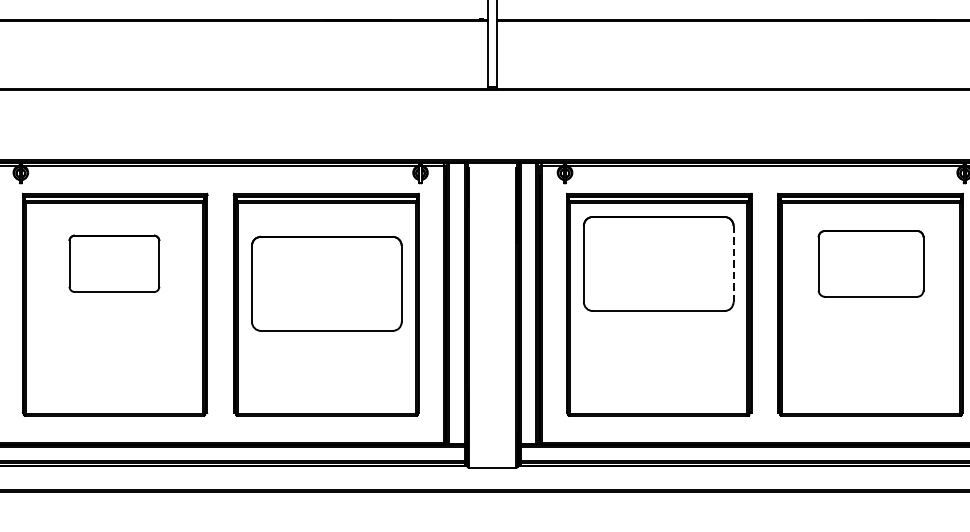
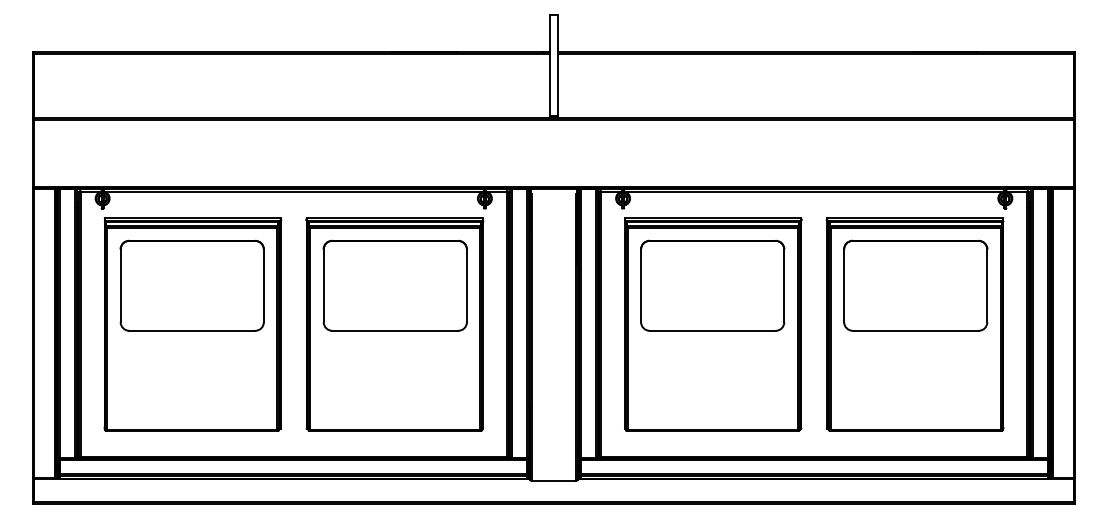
part: (113, 263) -> (191, 285), size x1.67
line: (733, 263) -> (784, 285), dashed -> solid
part: (870, 263) -> (915, 285), size x1.43
part: (326, 283) -> (394, 285), moved

